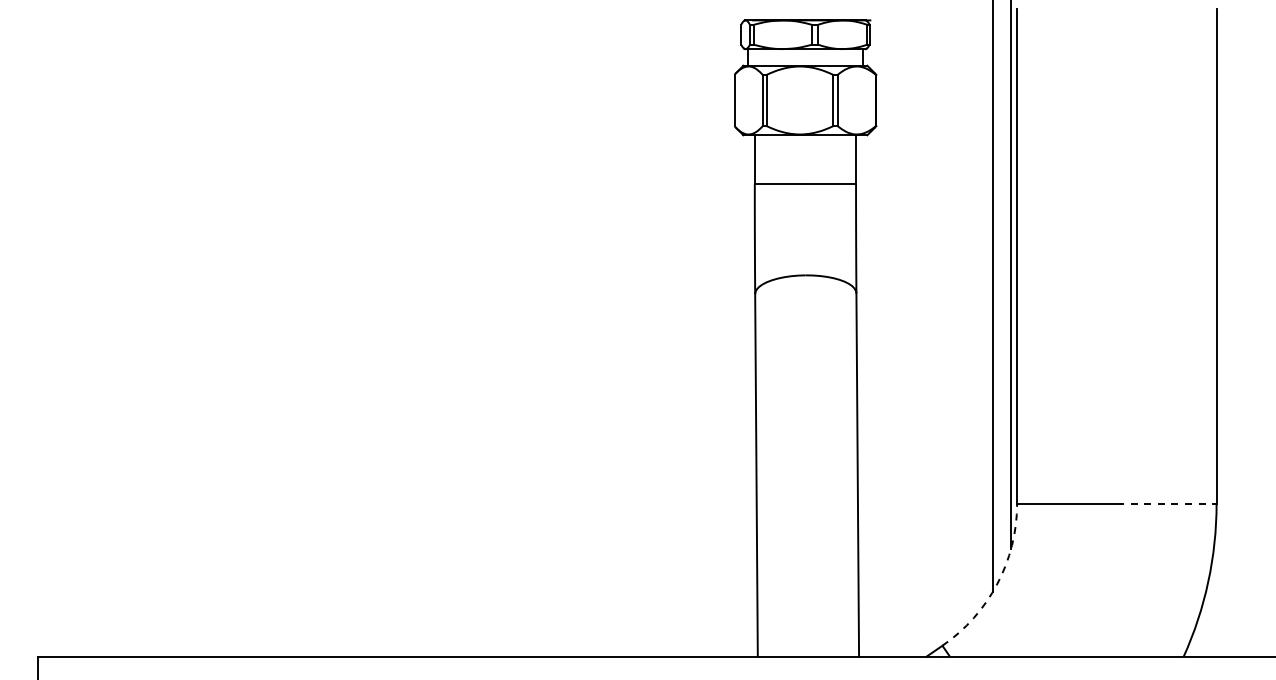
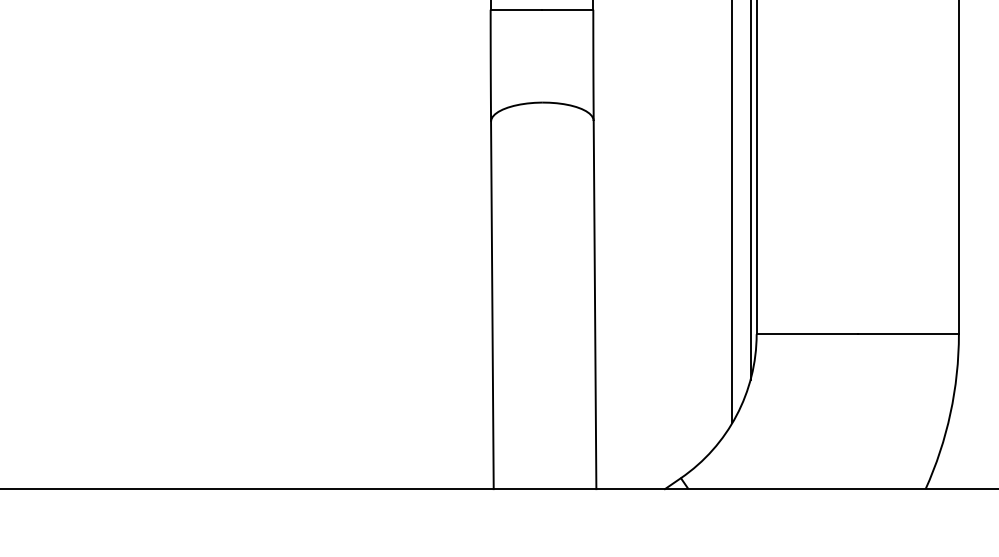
line: (1166, 503) -> (908, 333), dashed -> solid
arc: (997, 584) -> (736, 416), dashed -> solid

